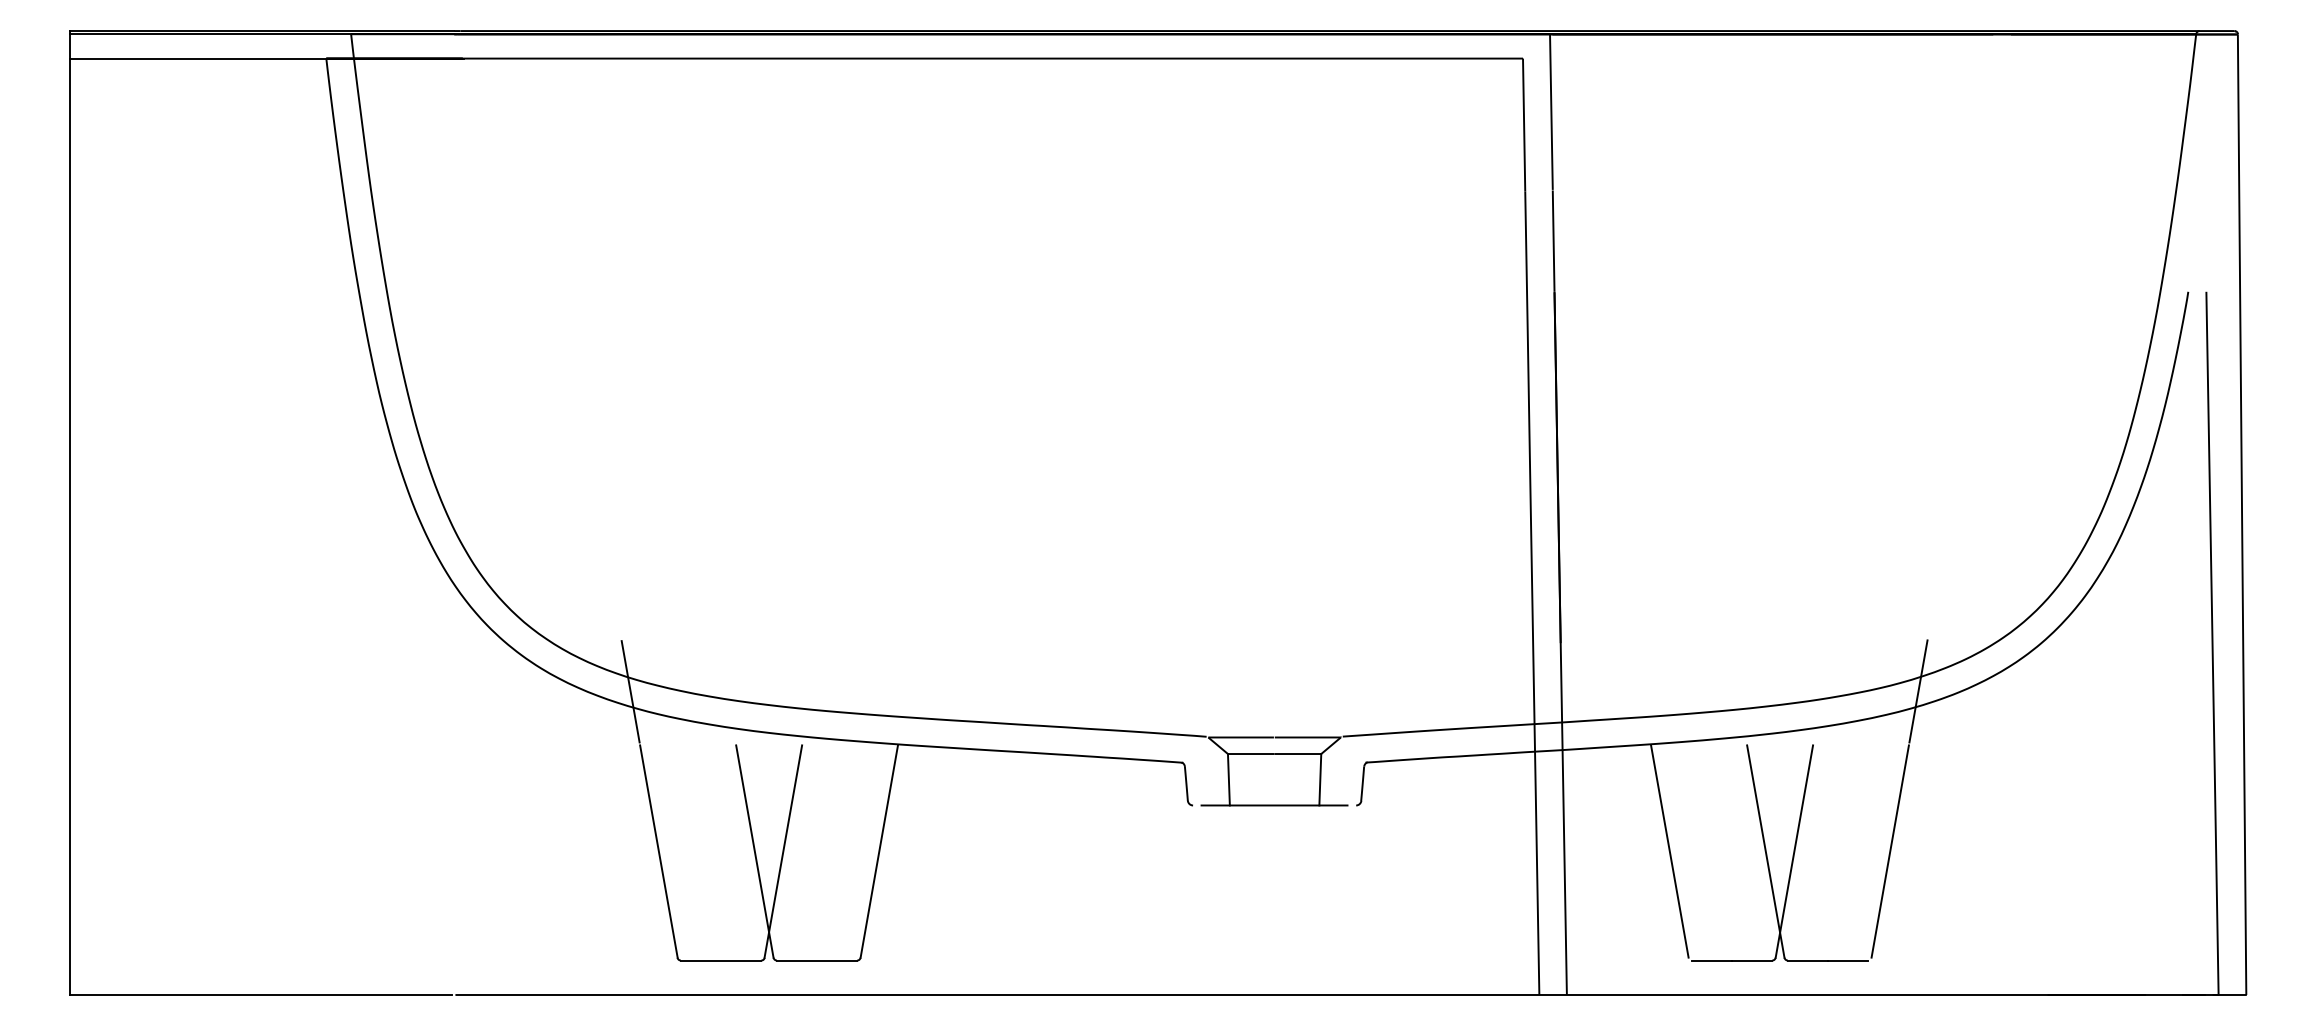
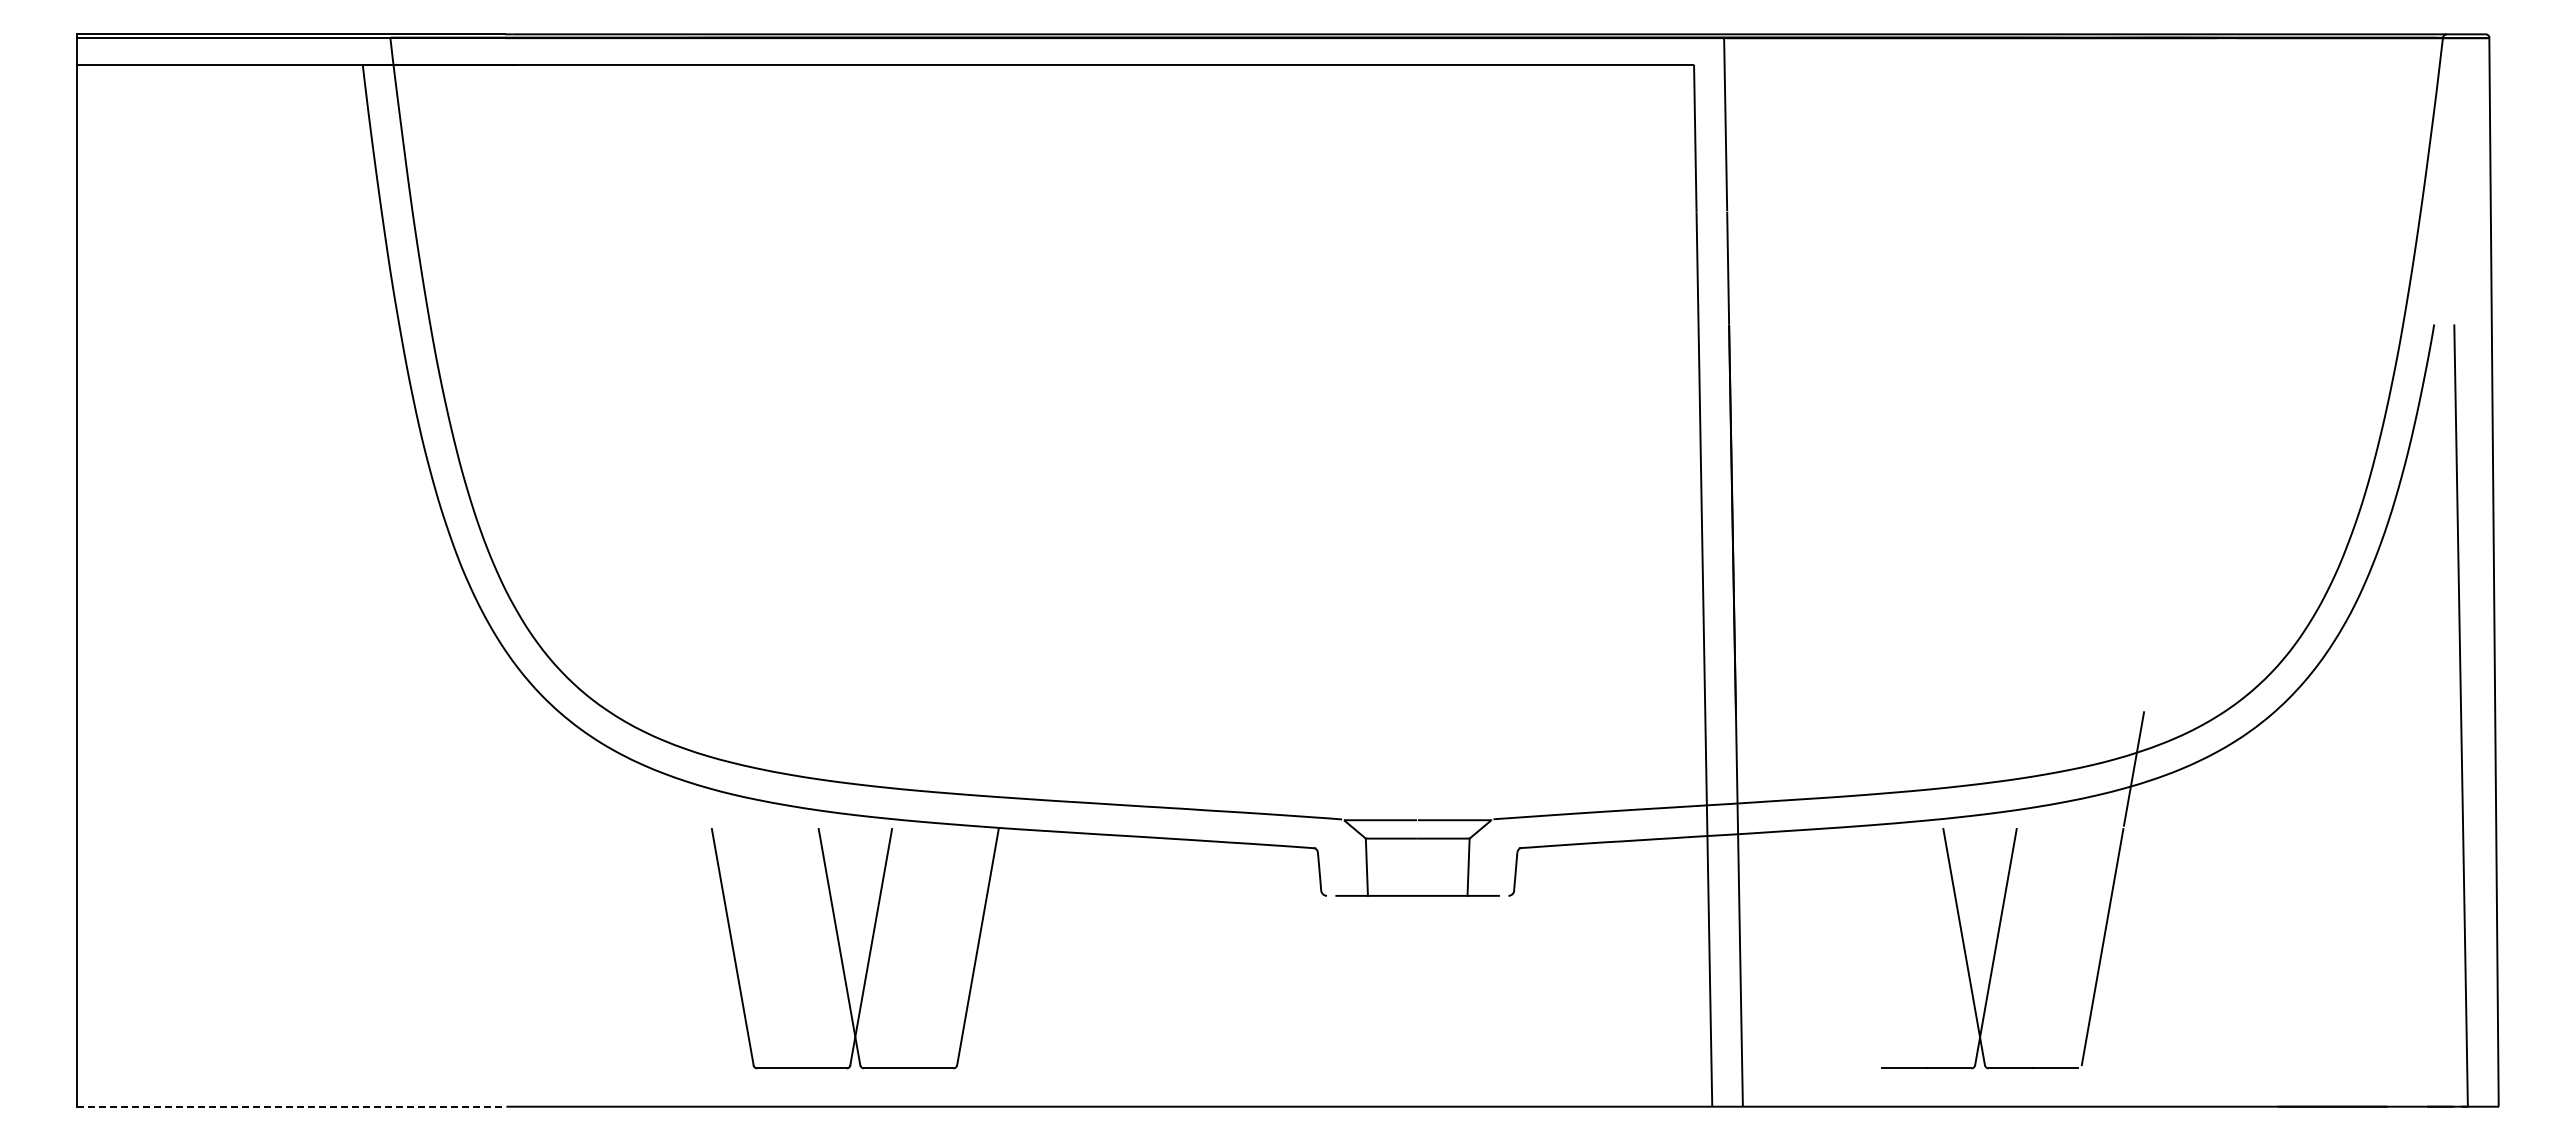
line: (630, 690) -> (701, 768), removed
line: (1669, 851) -> (1857, 947), removed
line: (261, 994) -> (290, 1106), solid -> dashed

